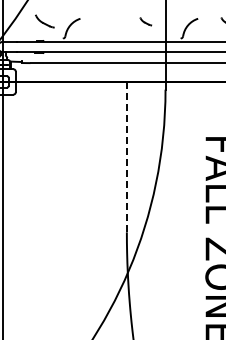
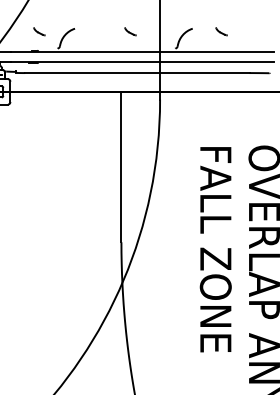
part: (44, 21) -> (39, 31), size x0.62
part: (145, 21) -> (130, 31), moved
line: (126, 157) -> (121, 167), dashed -> solid

